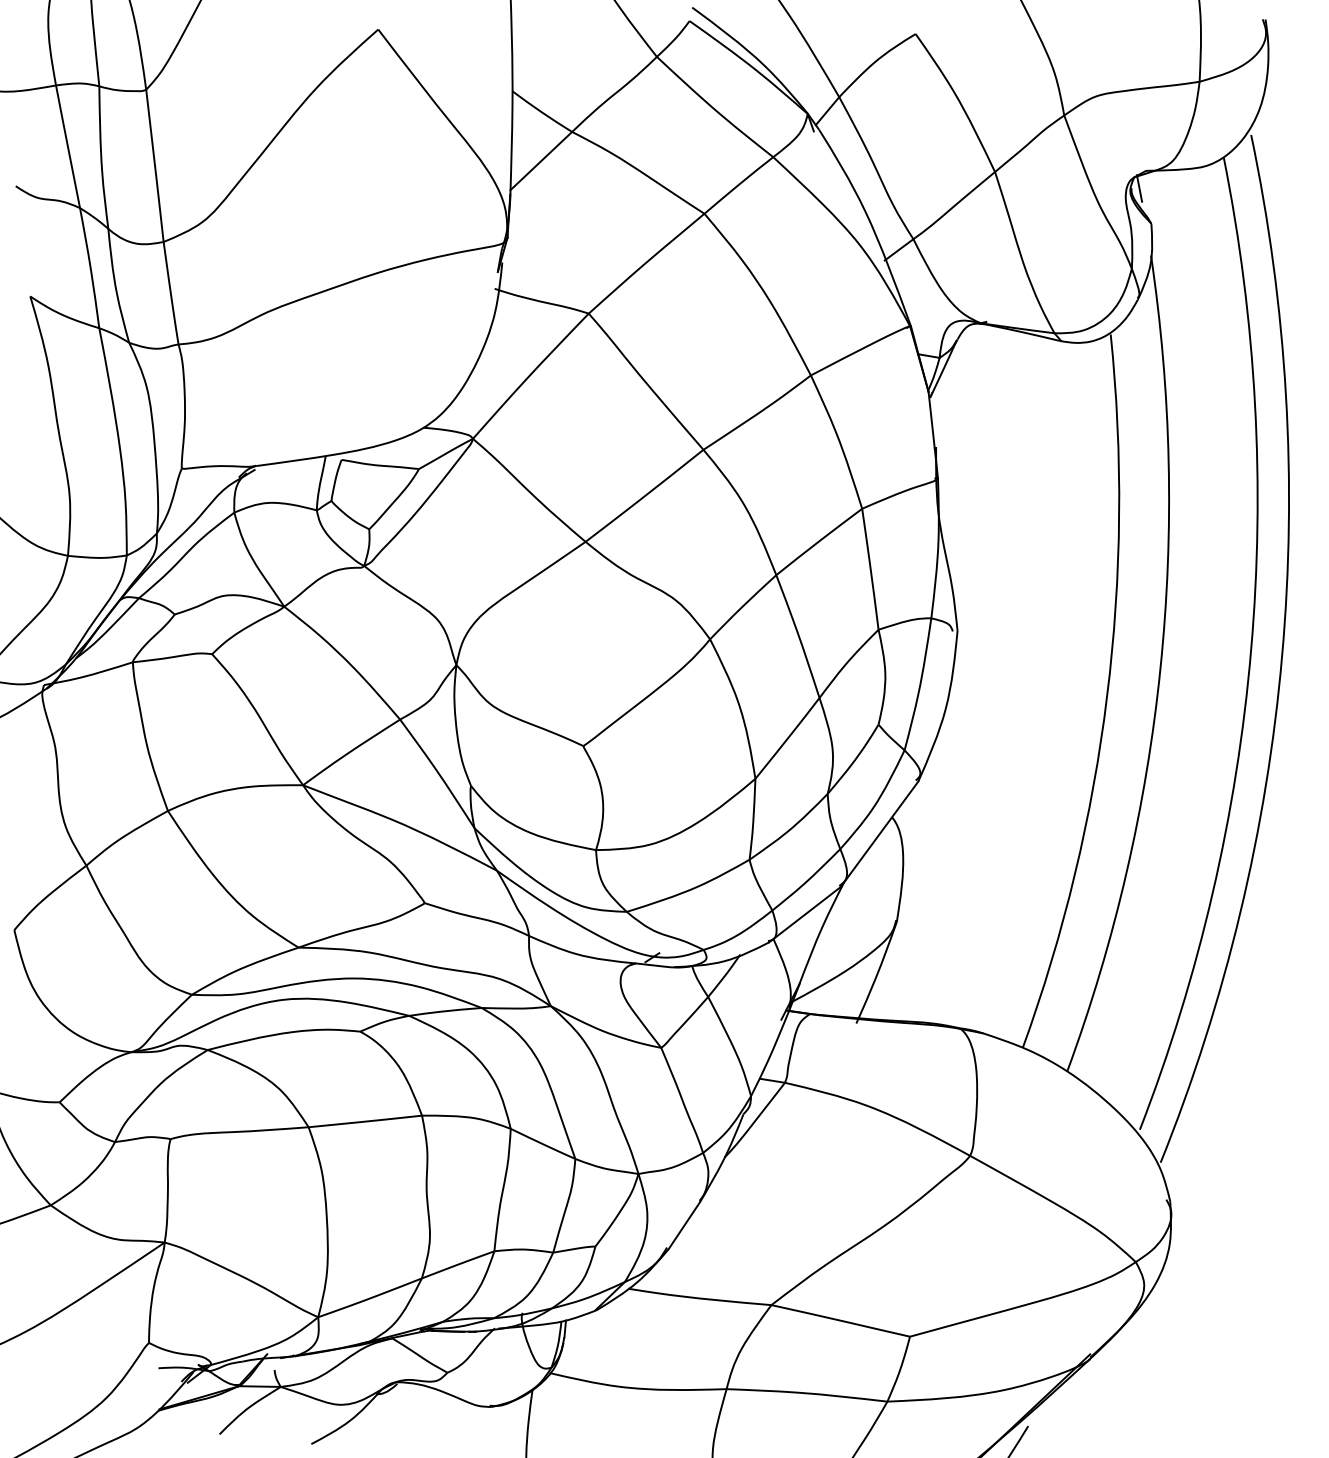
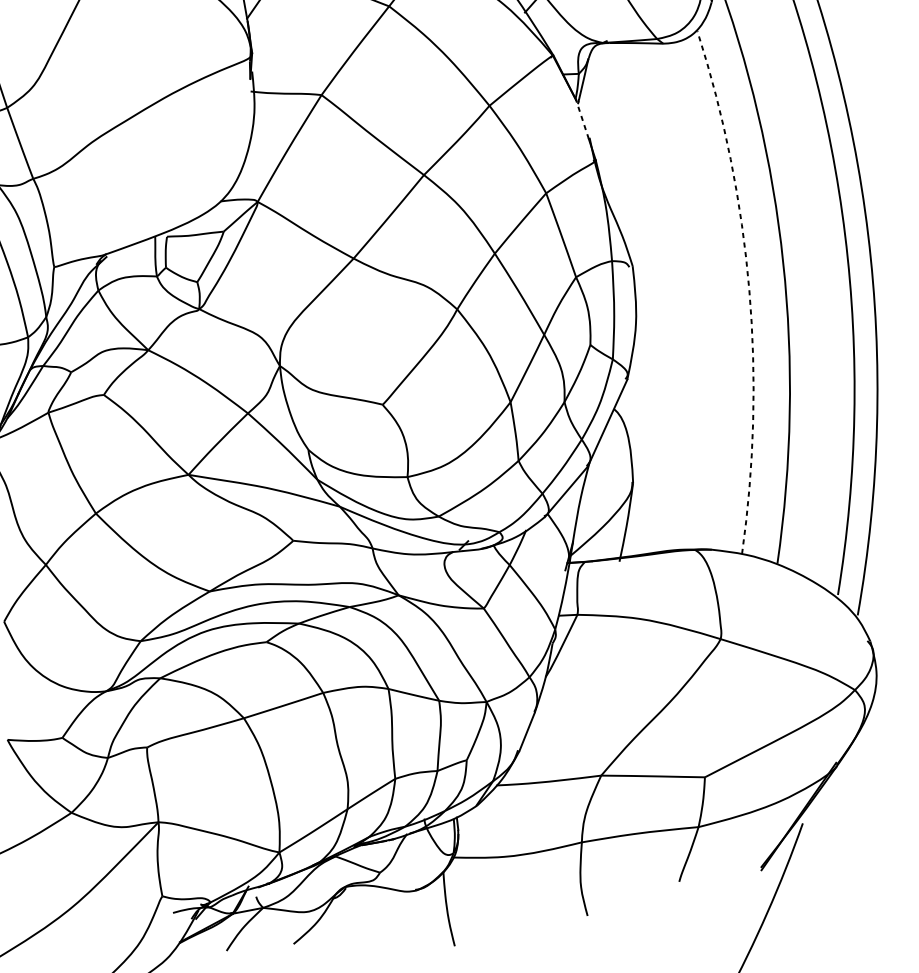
line: (931, 419) -> (582, 119), solid -> dashed
arc: (1107, 696) -> (749, 290), solid -> dashed

